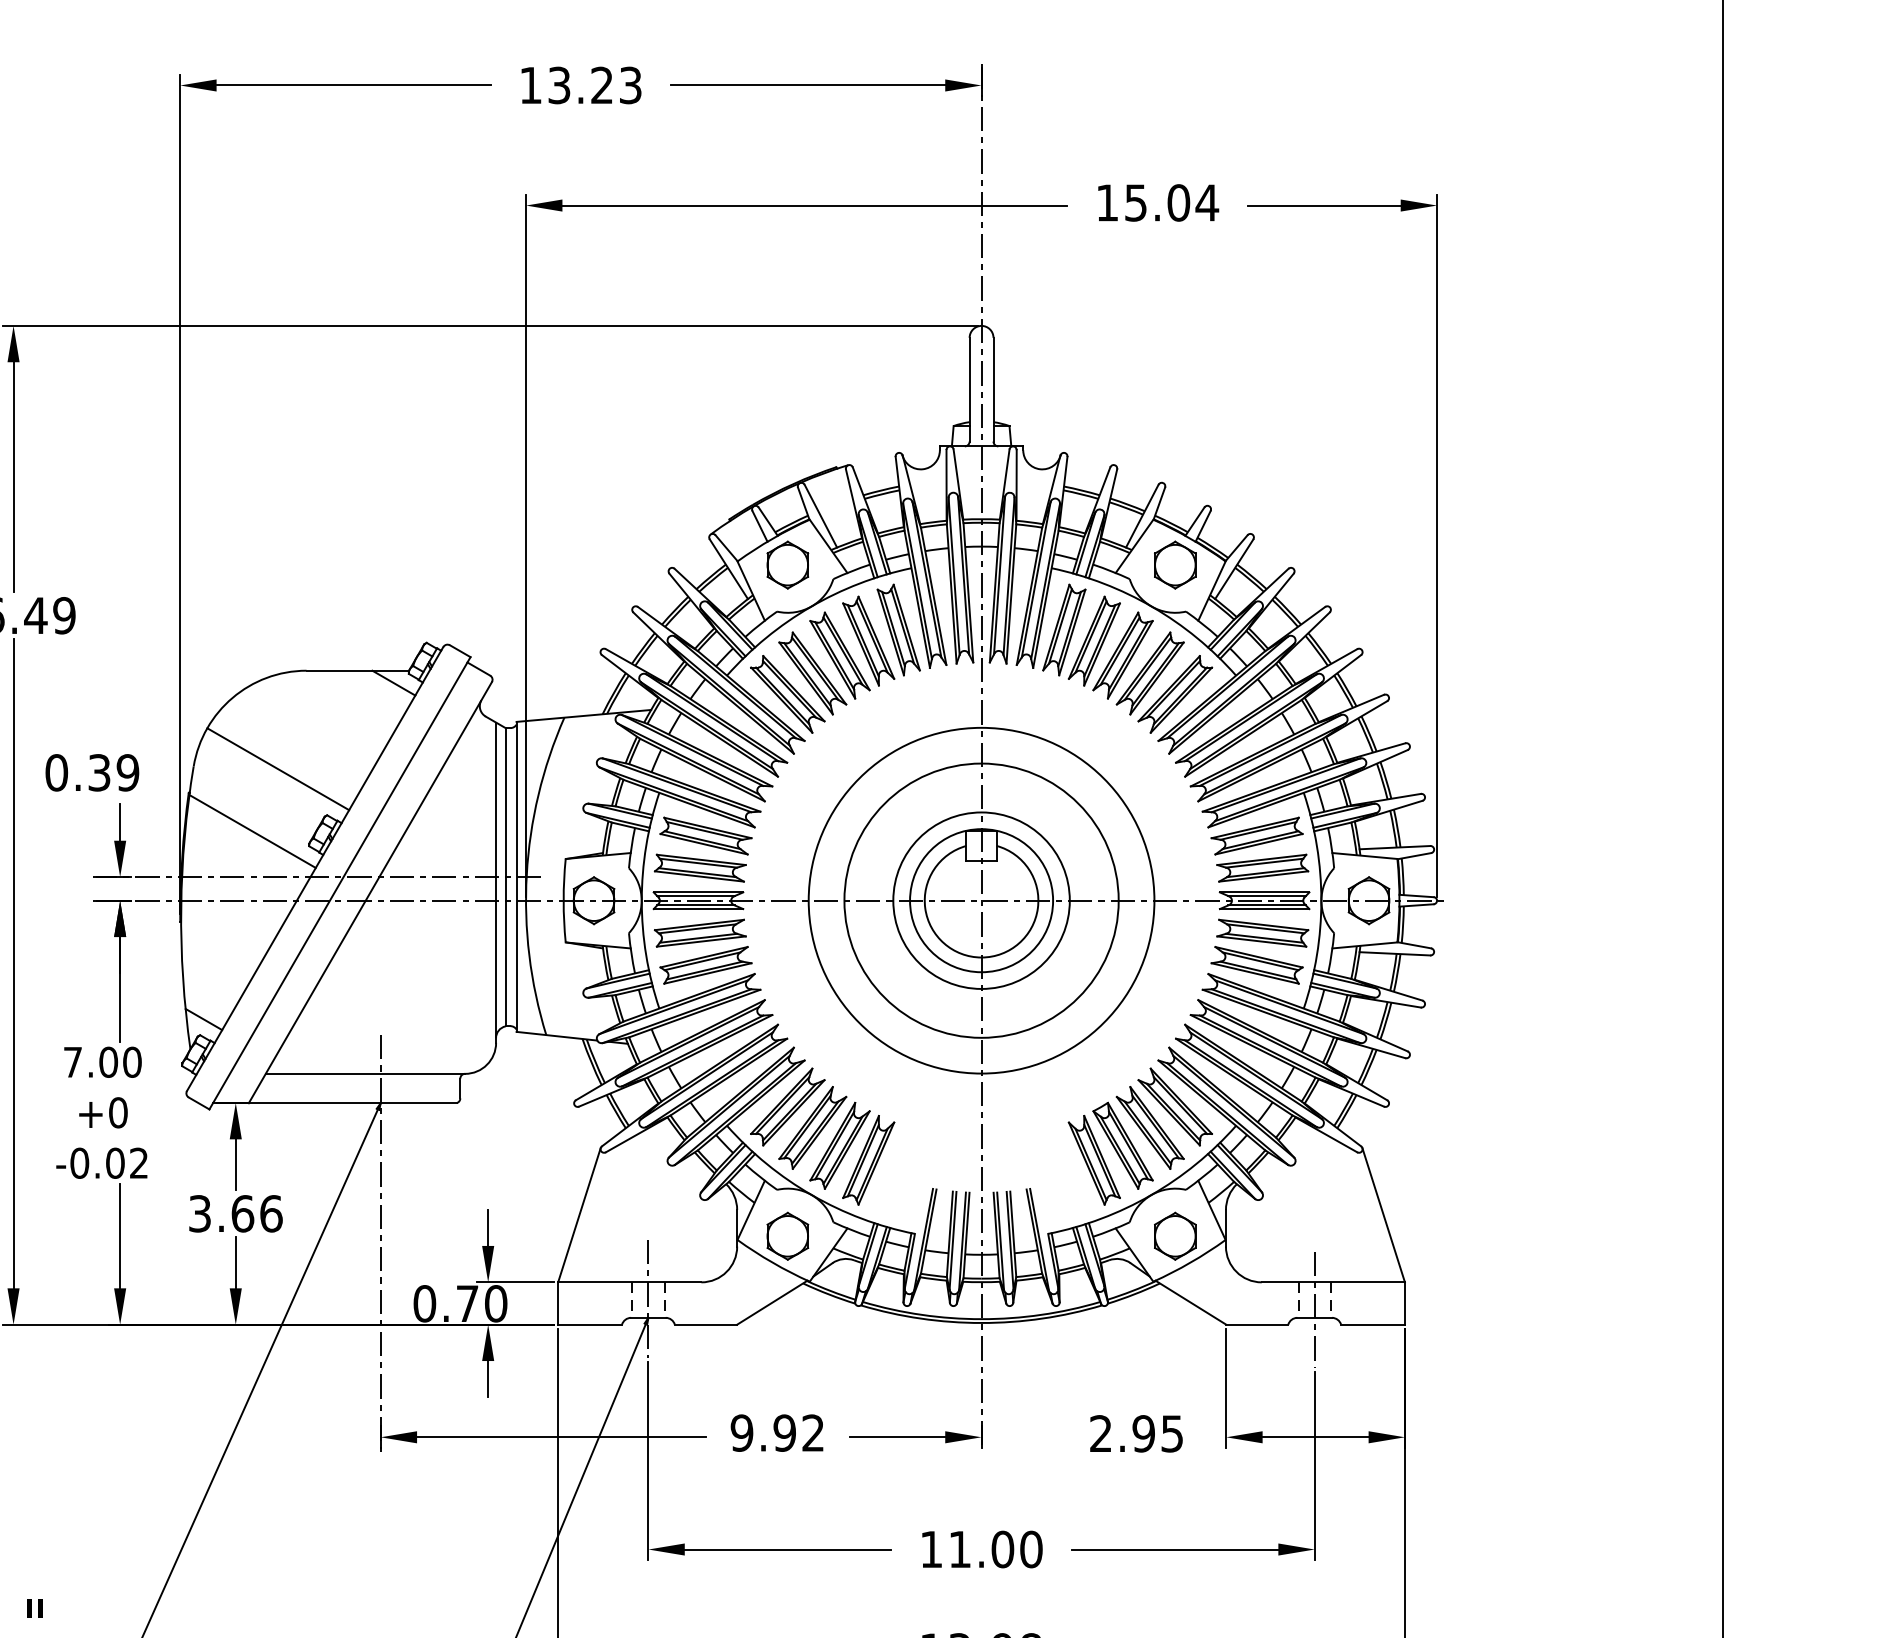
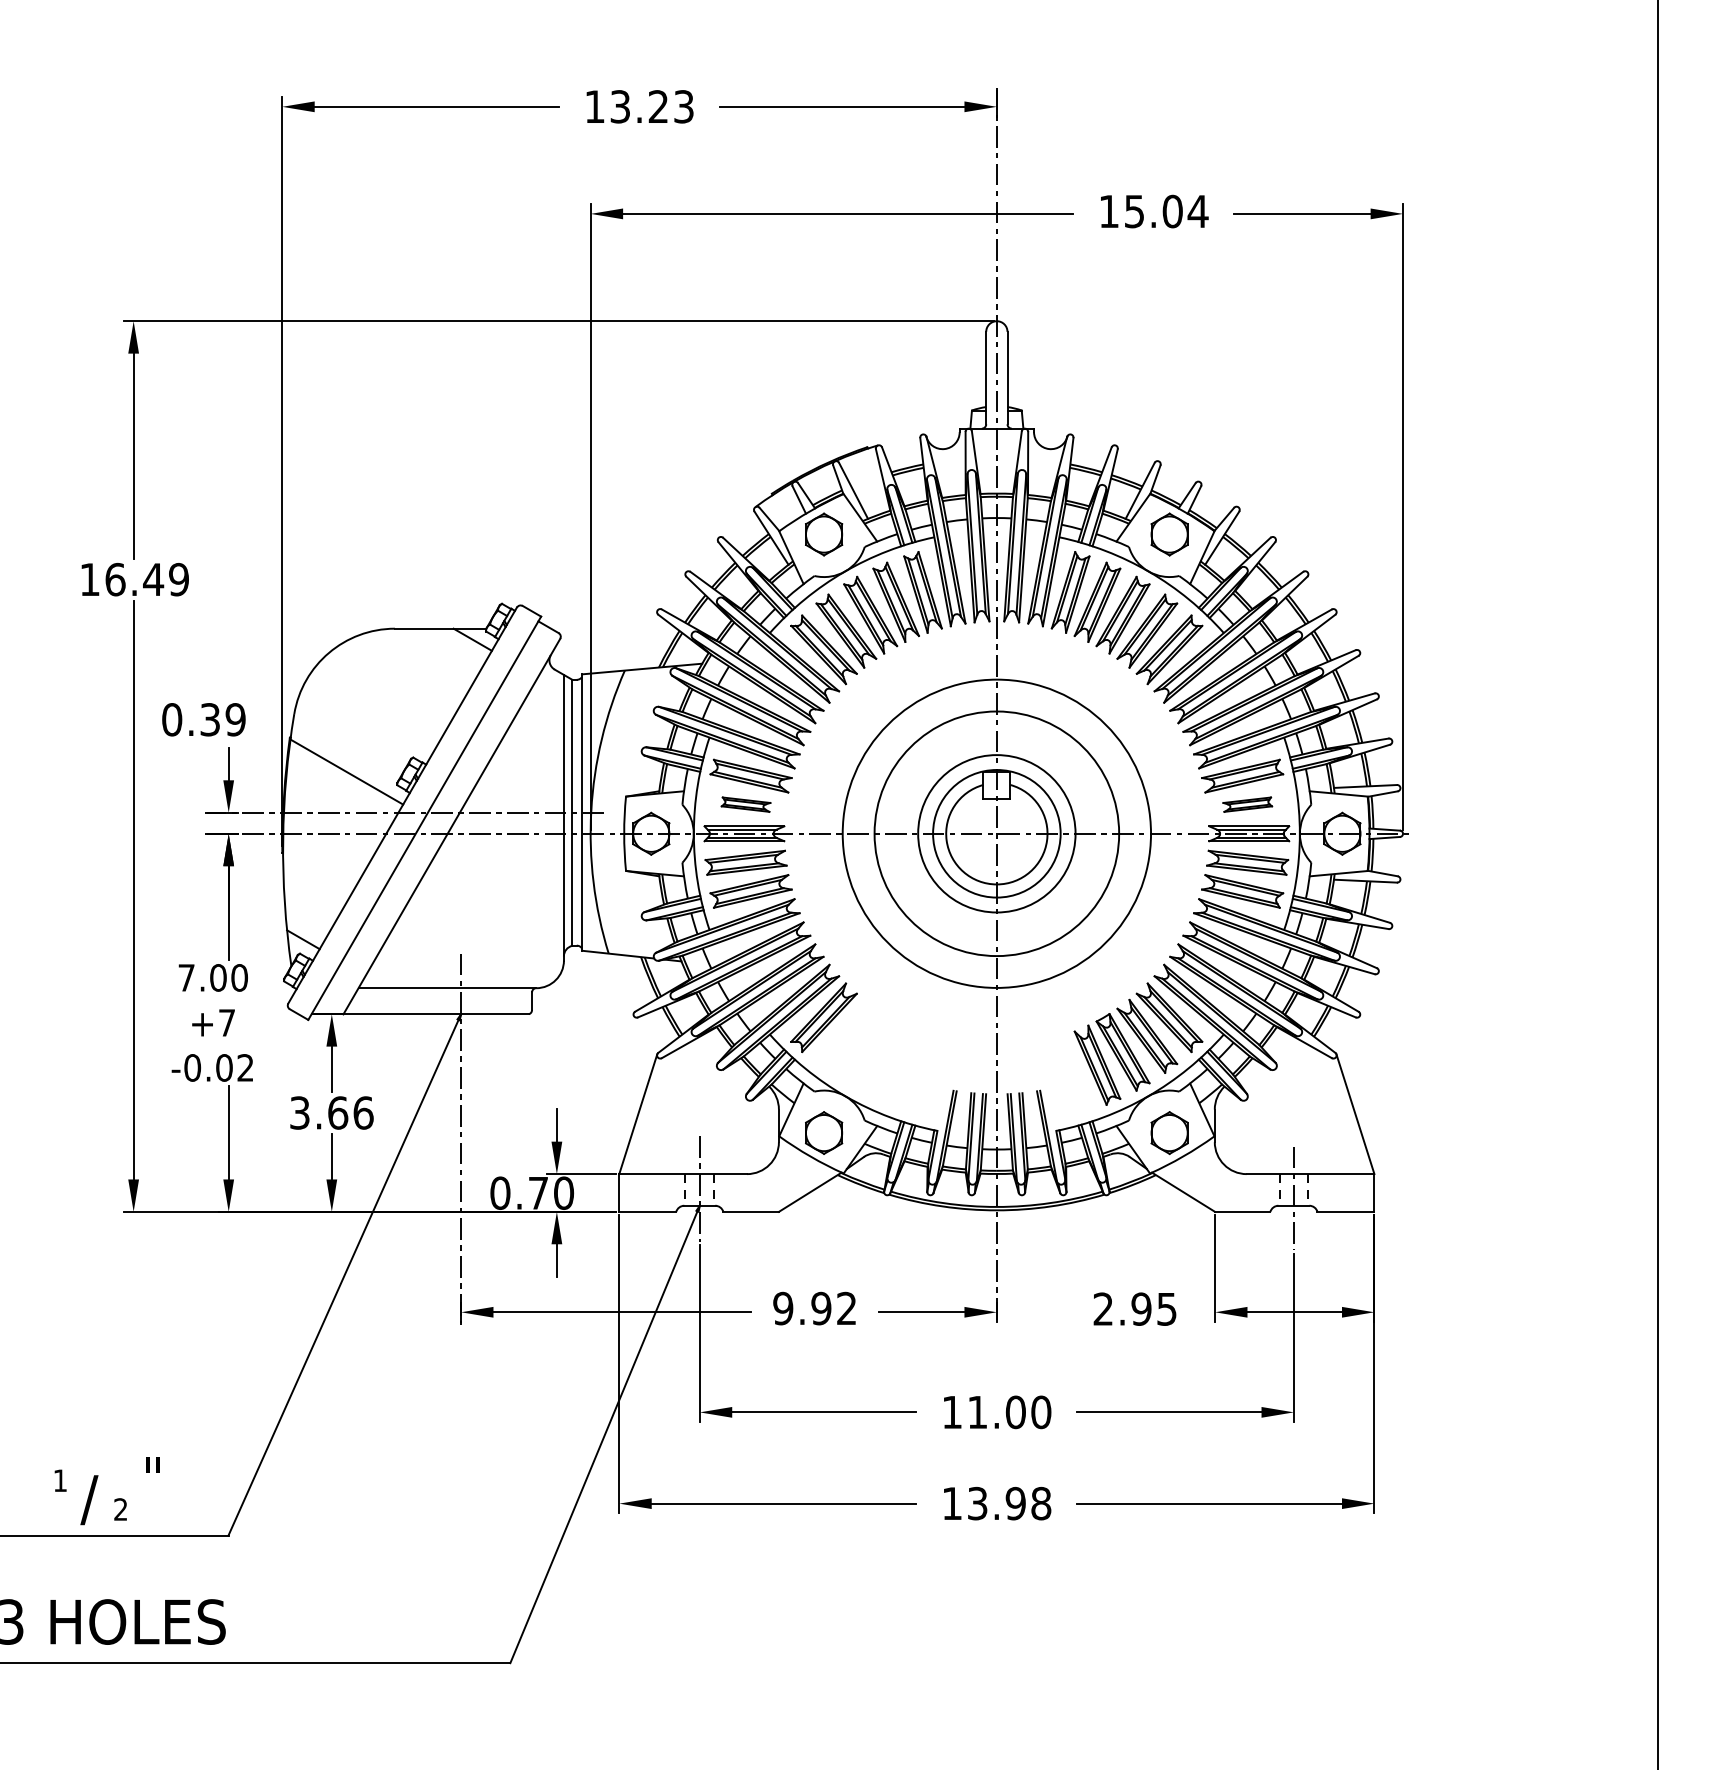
line: (278, 769) -> (369, 716), removed
part: (699, 867) -> (745, 804), size x0.6
part: (1262, 867) -> (1247, 804), size x0.6
text: (117, 1112) -> (226, 1022), +0 -> +7
part: (836, 1145) -> (867, 1052), removed

